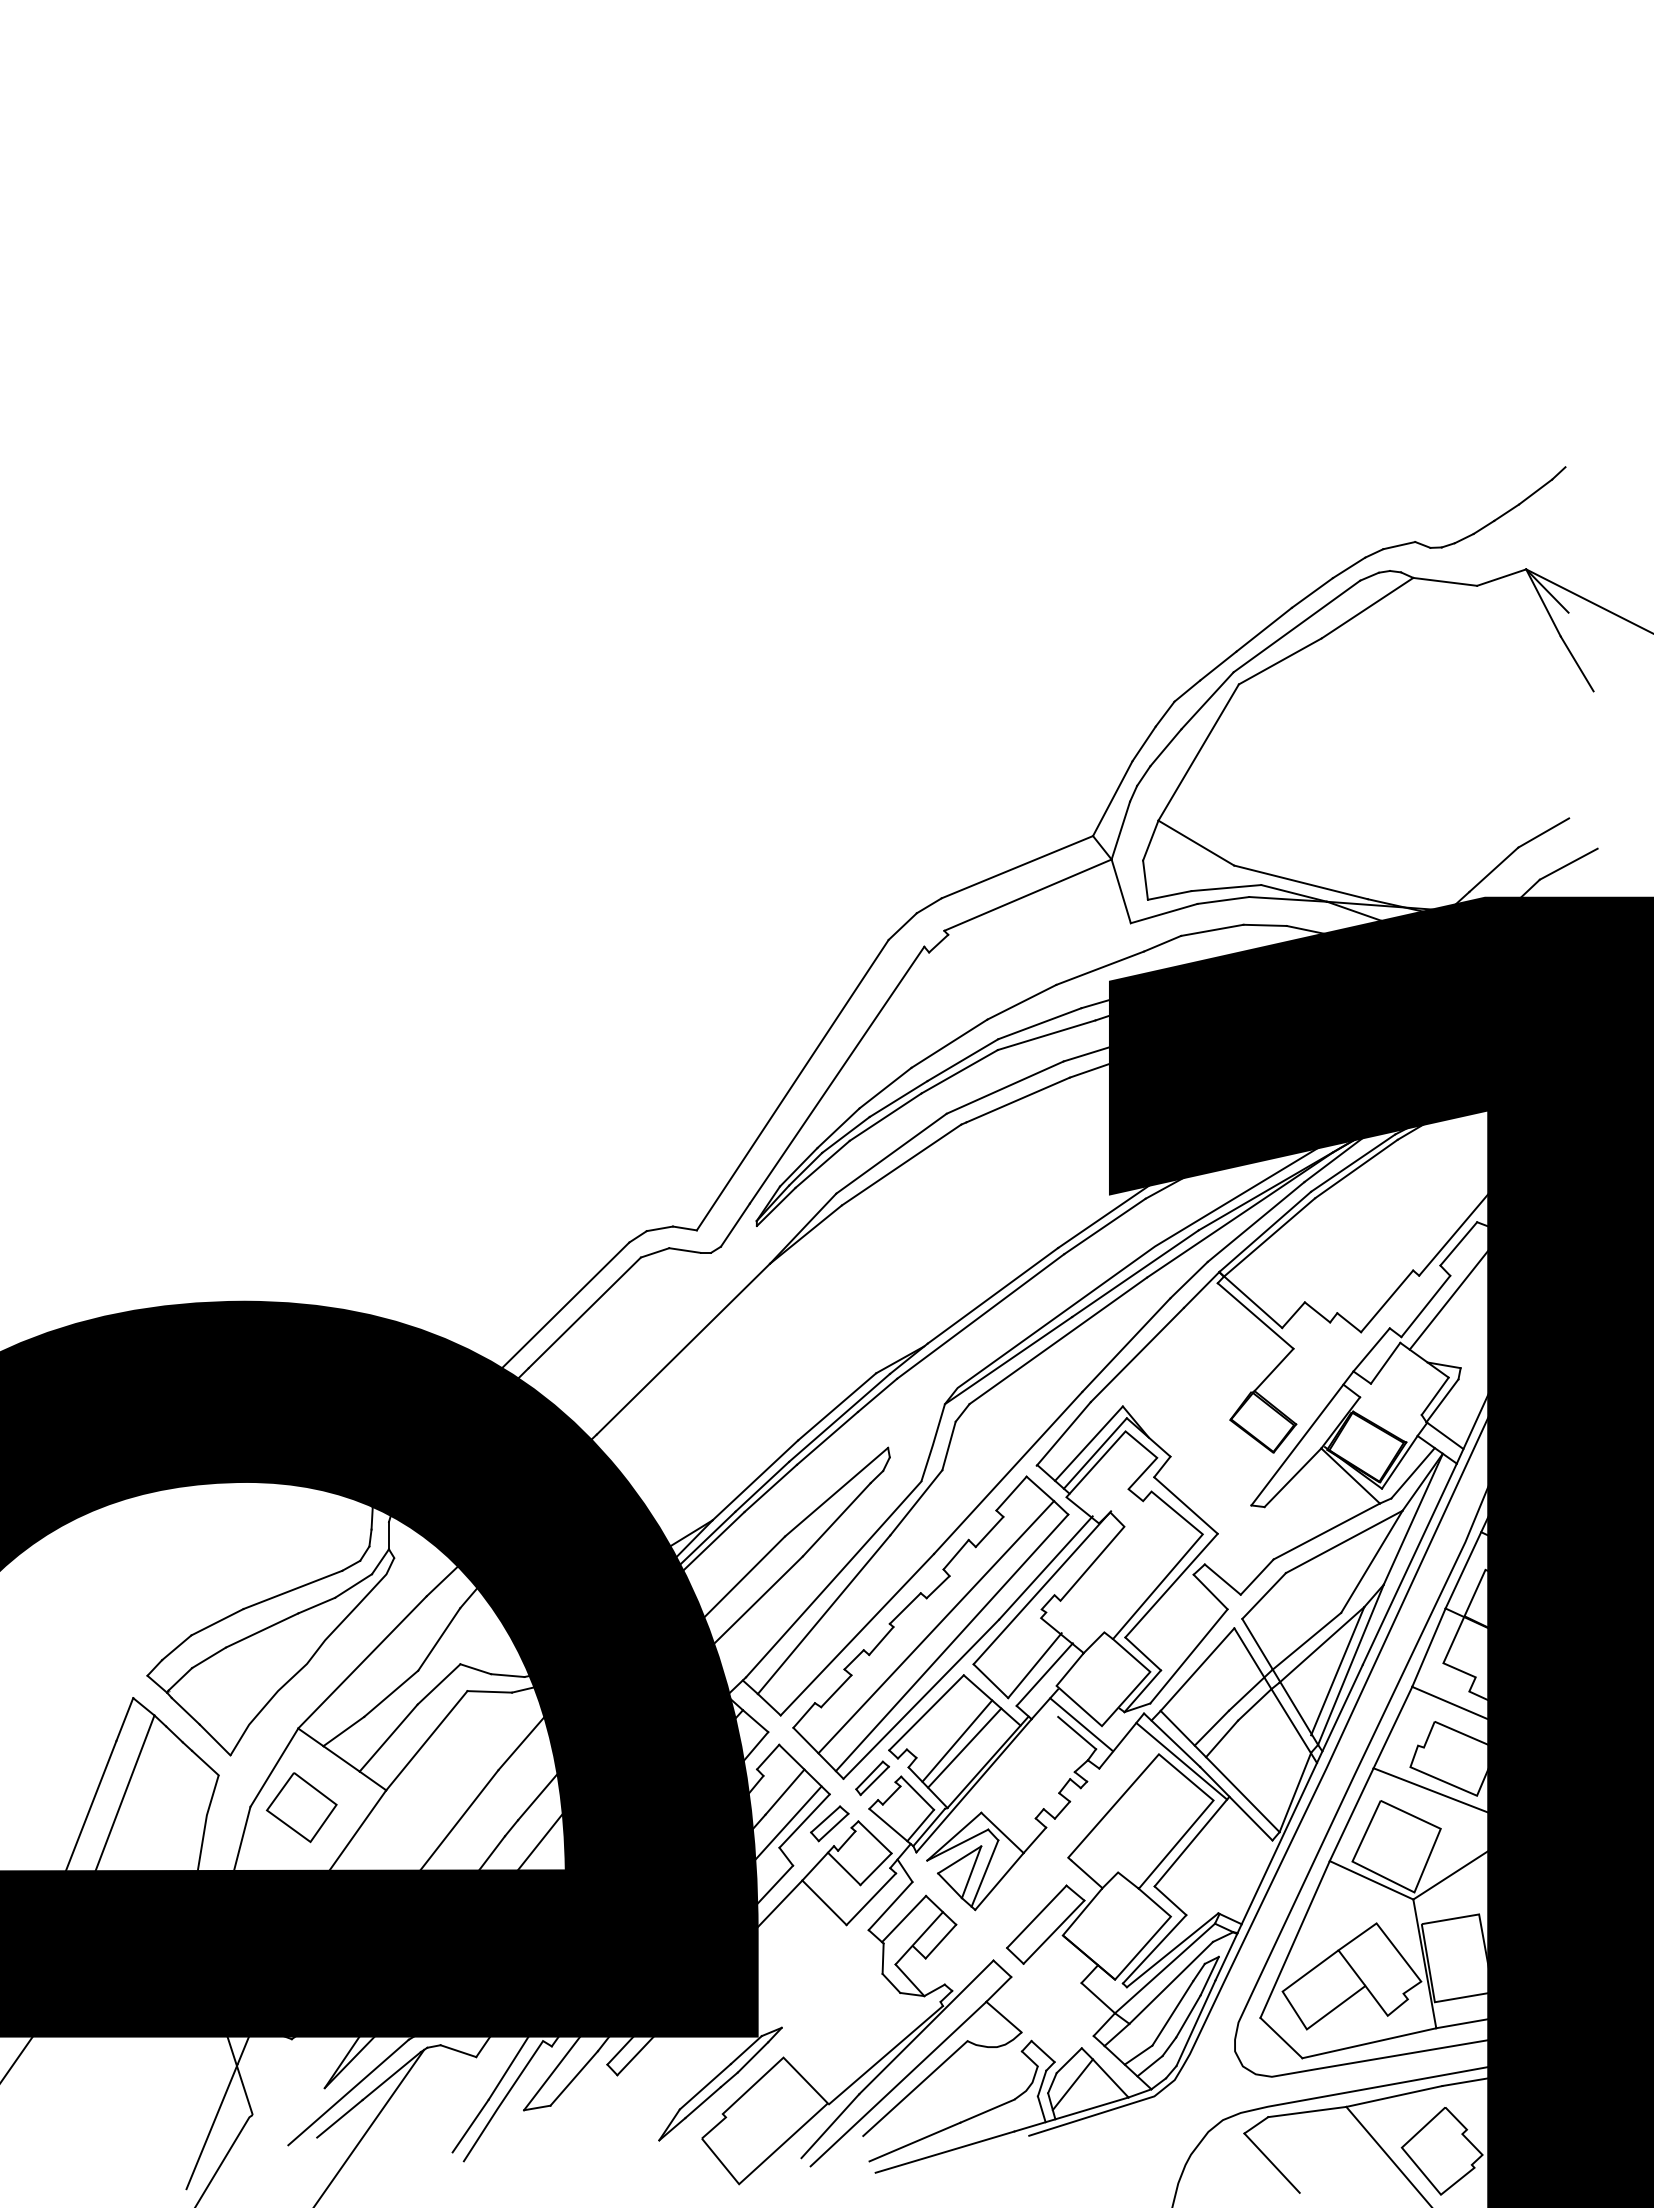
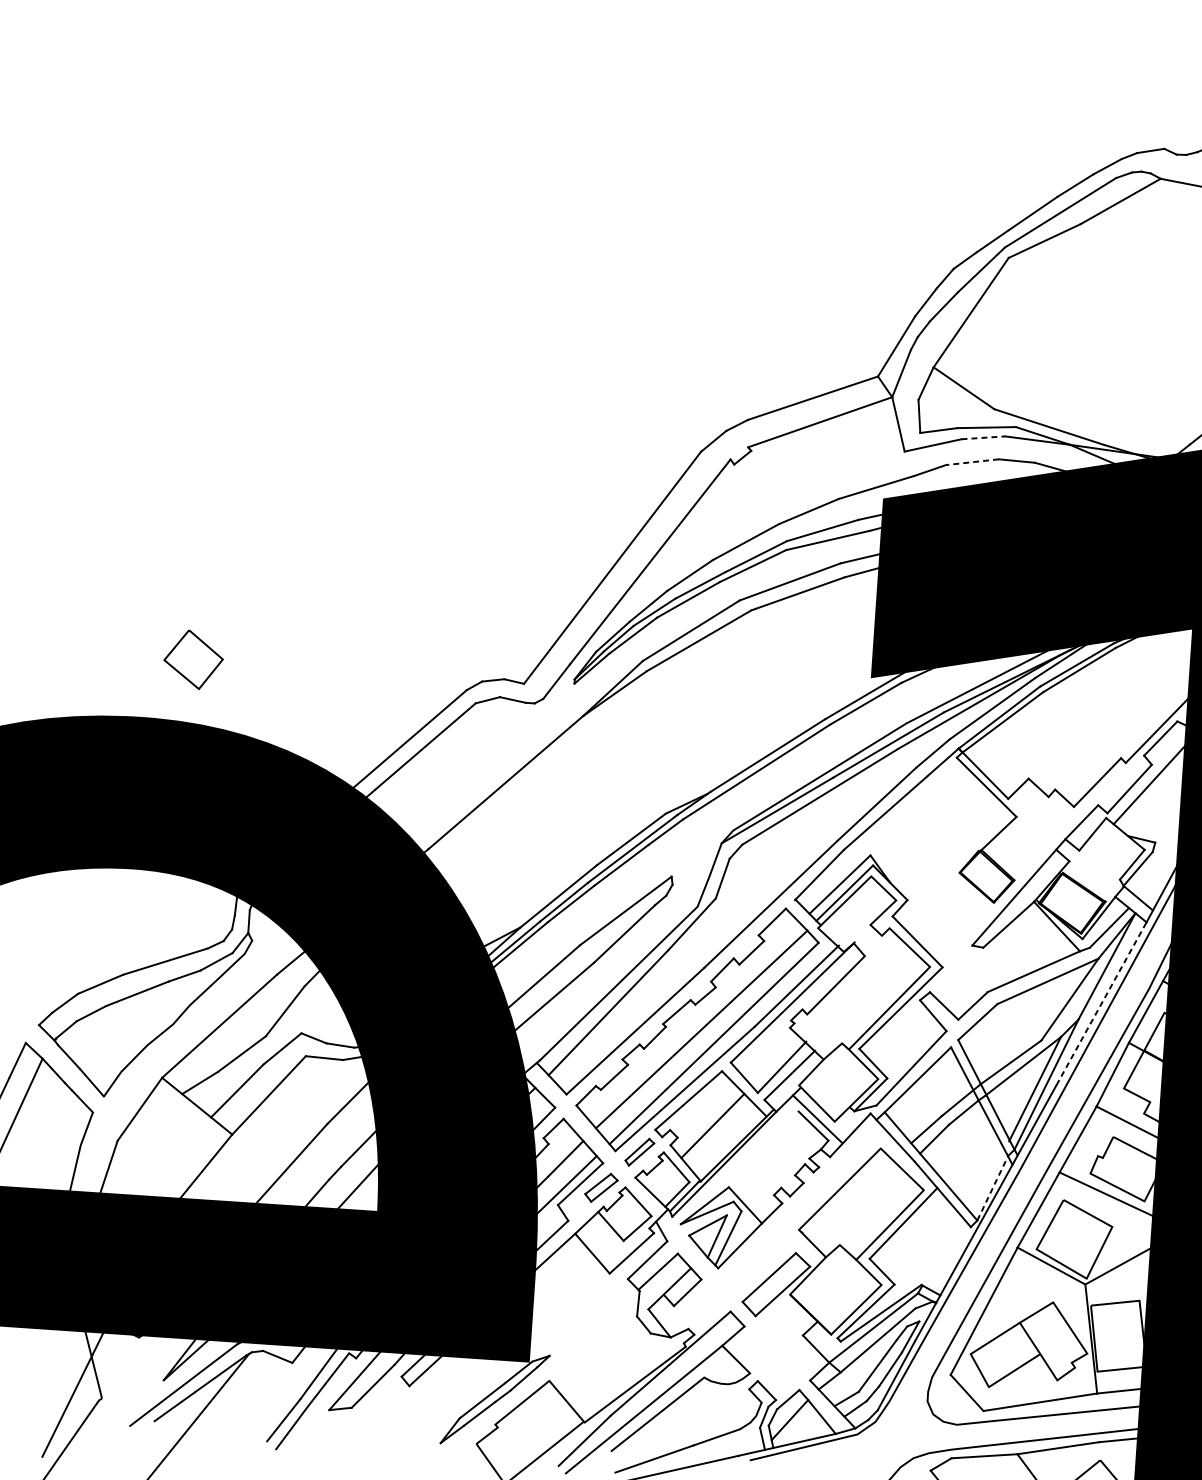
line: (1223, 900) -> (983, 437), solid -> dashed
line: (1212, 930) -> (972, 462), solid -> dashed
line: (1410, 1563) -> (1102, 1003), solid -> dashed
line: (964, 1747) -> (718, 1131), removed
line: (1181, 1761) -> (899, 1155), removed
line: (1295, 1792) -> (992, 1188), solid -> dashed
part: (301, 1807) -> (193, 659), moved

